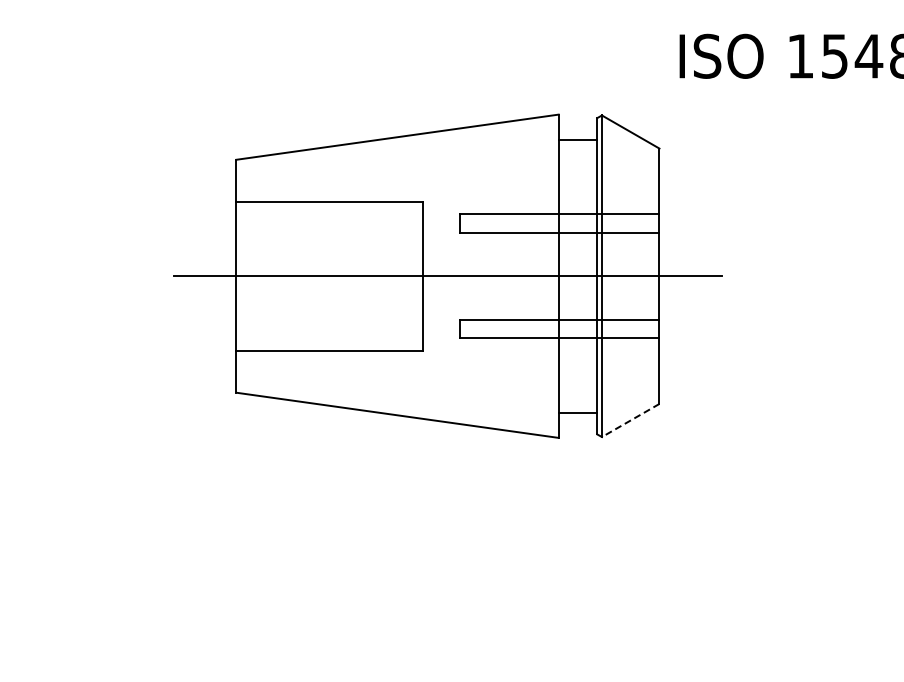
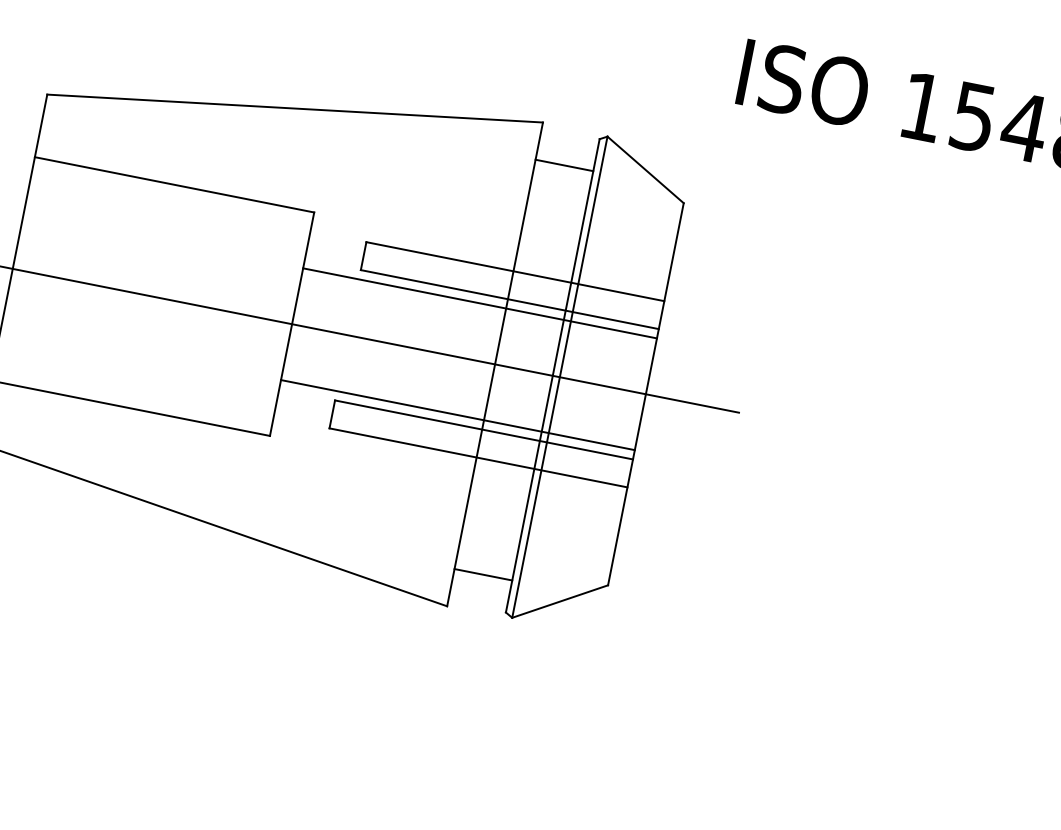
line: (541, 238) -> (480, 302), added
line: (541, 313) -> (458, 415), added
line: (630, 420) -> (559, 601), dashed -> solid

